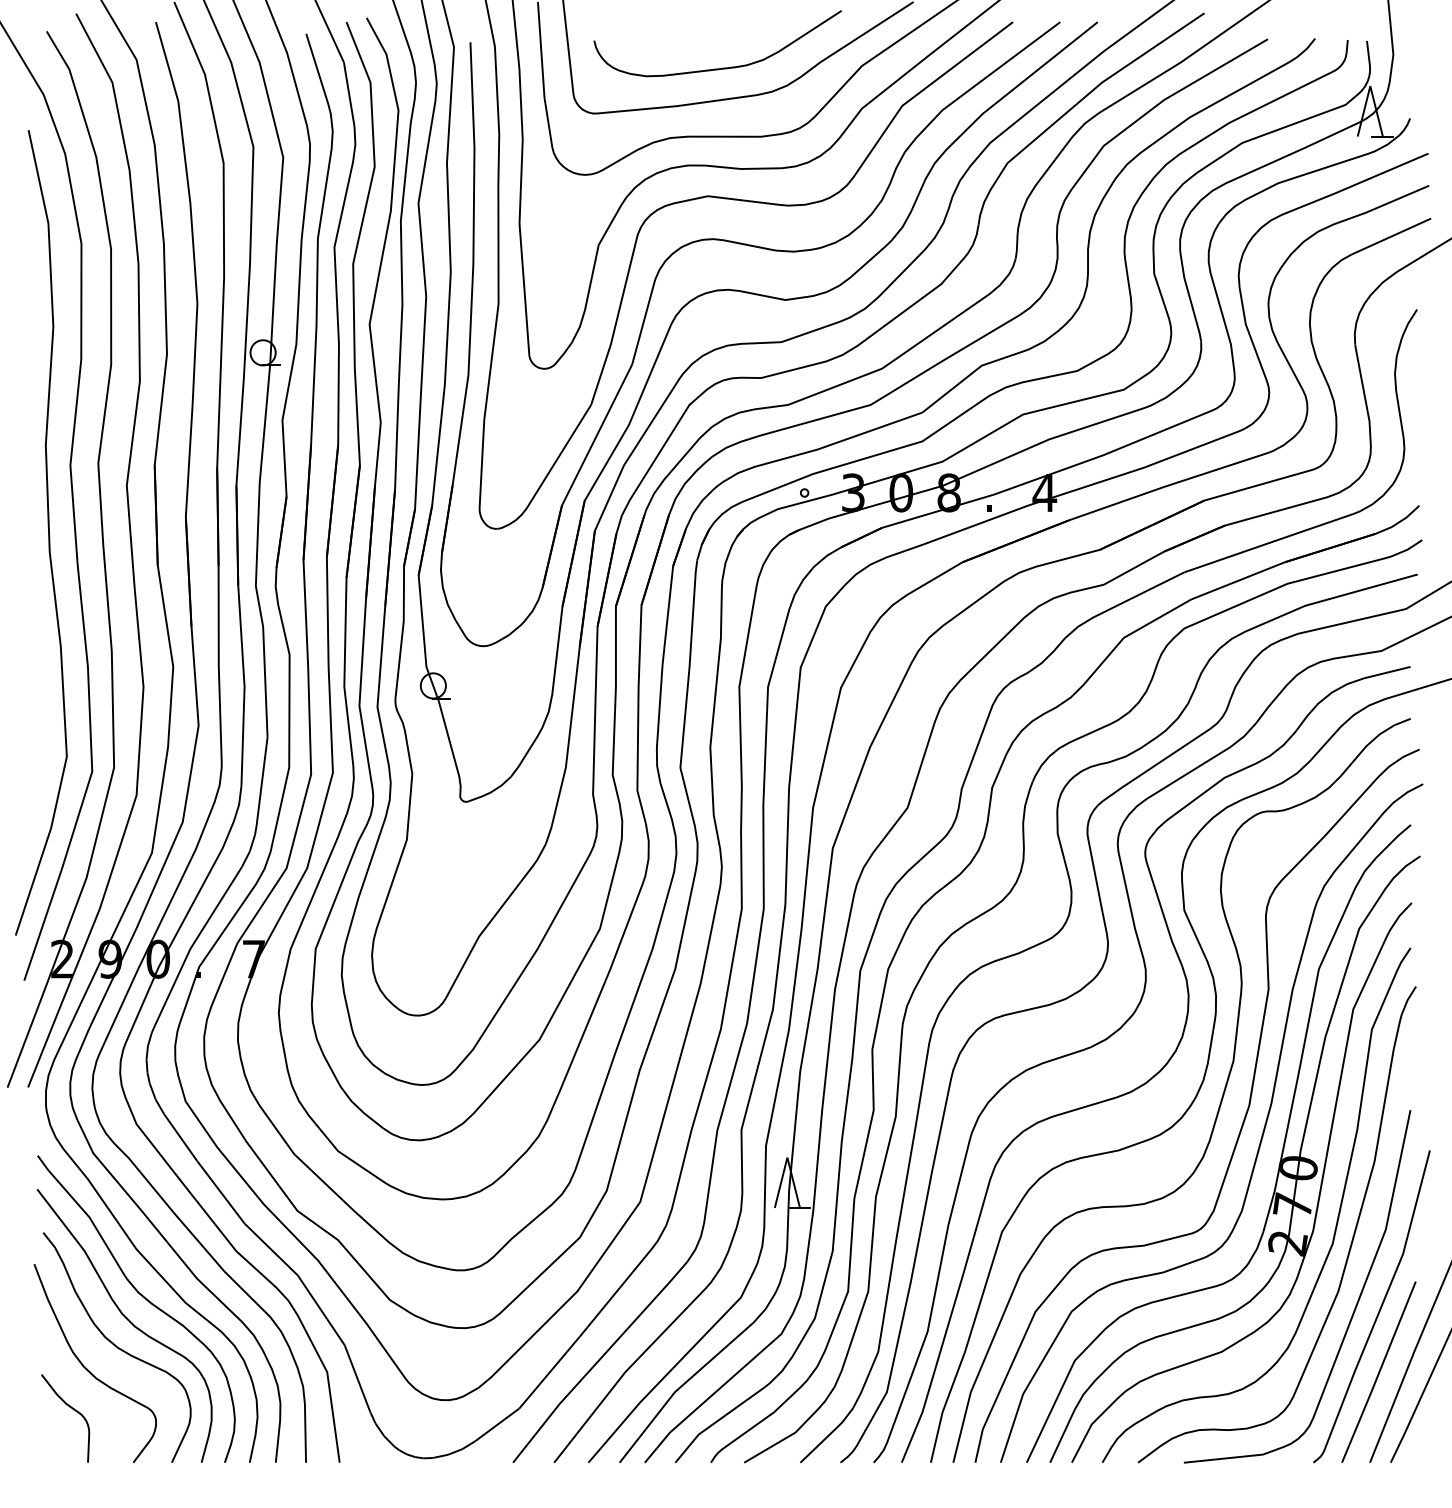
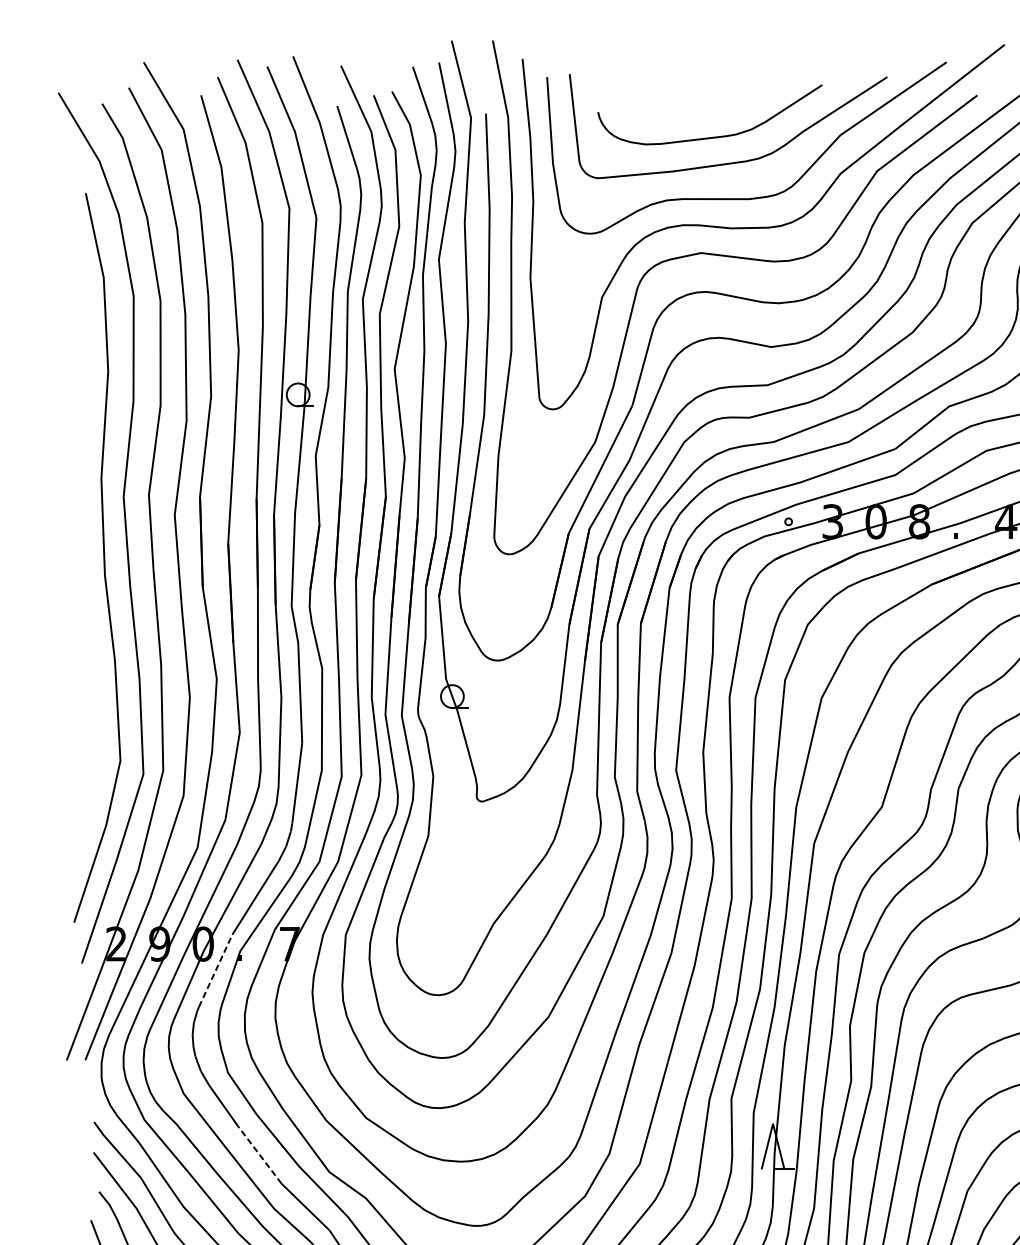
line: (172, 988) -> (216, 970), solid -> dashed
line: (220, 1191) -> (259, 1154), solid -> dashed

